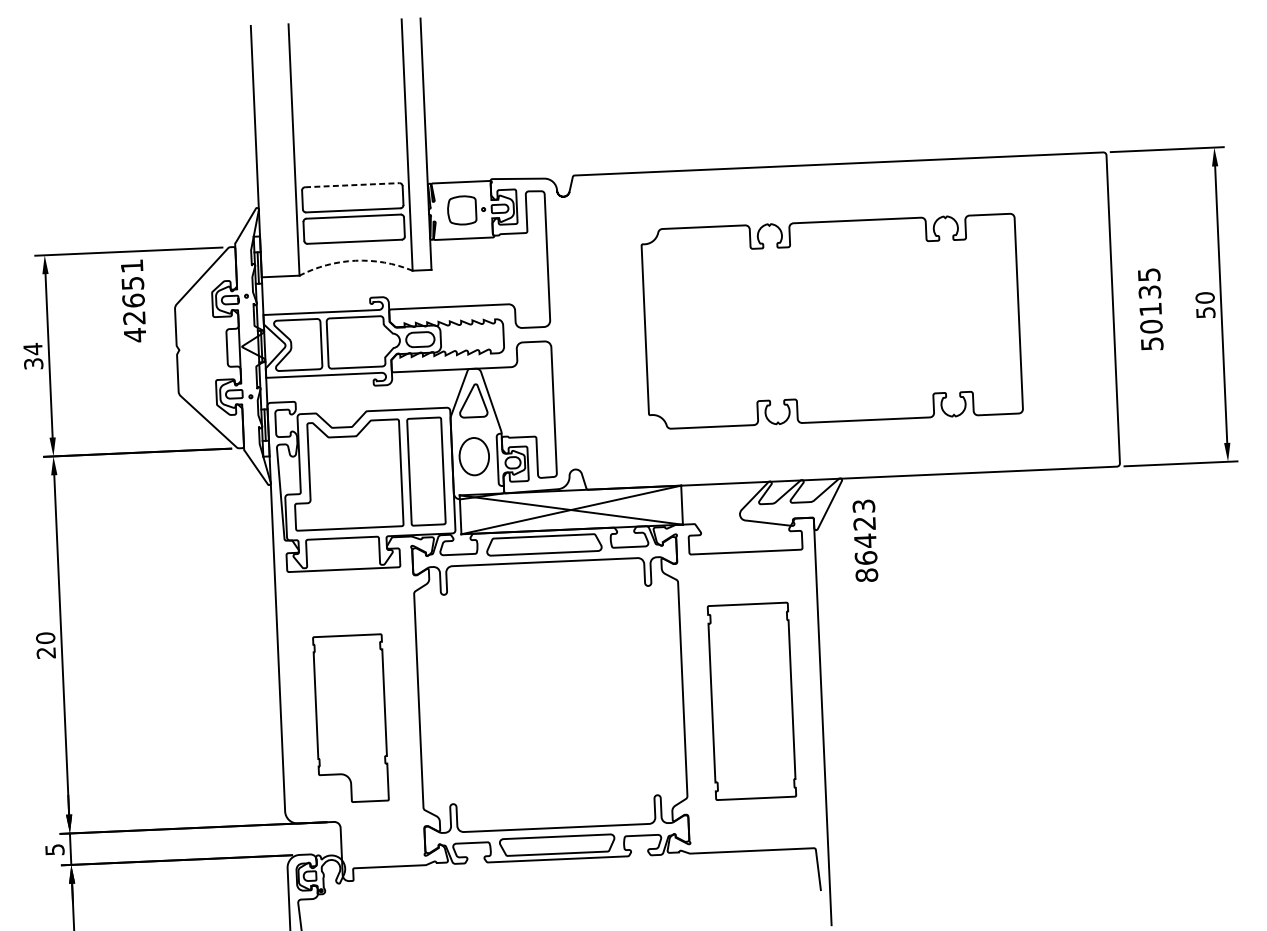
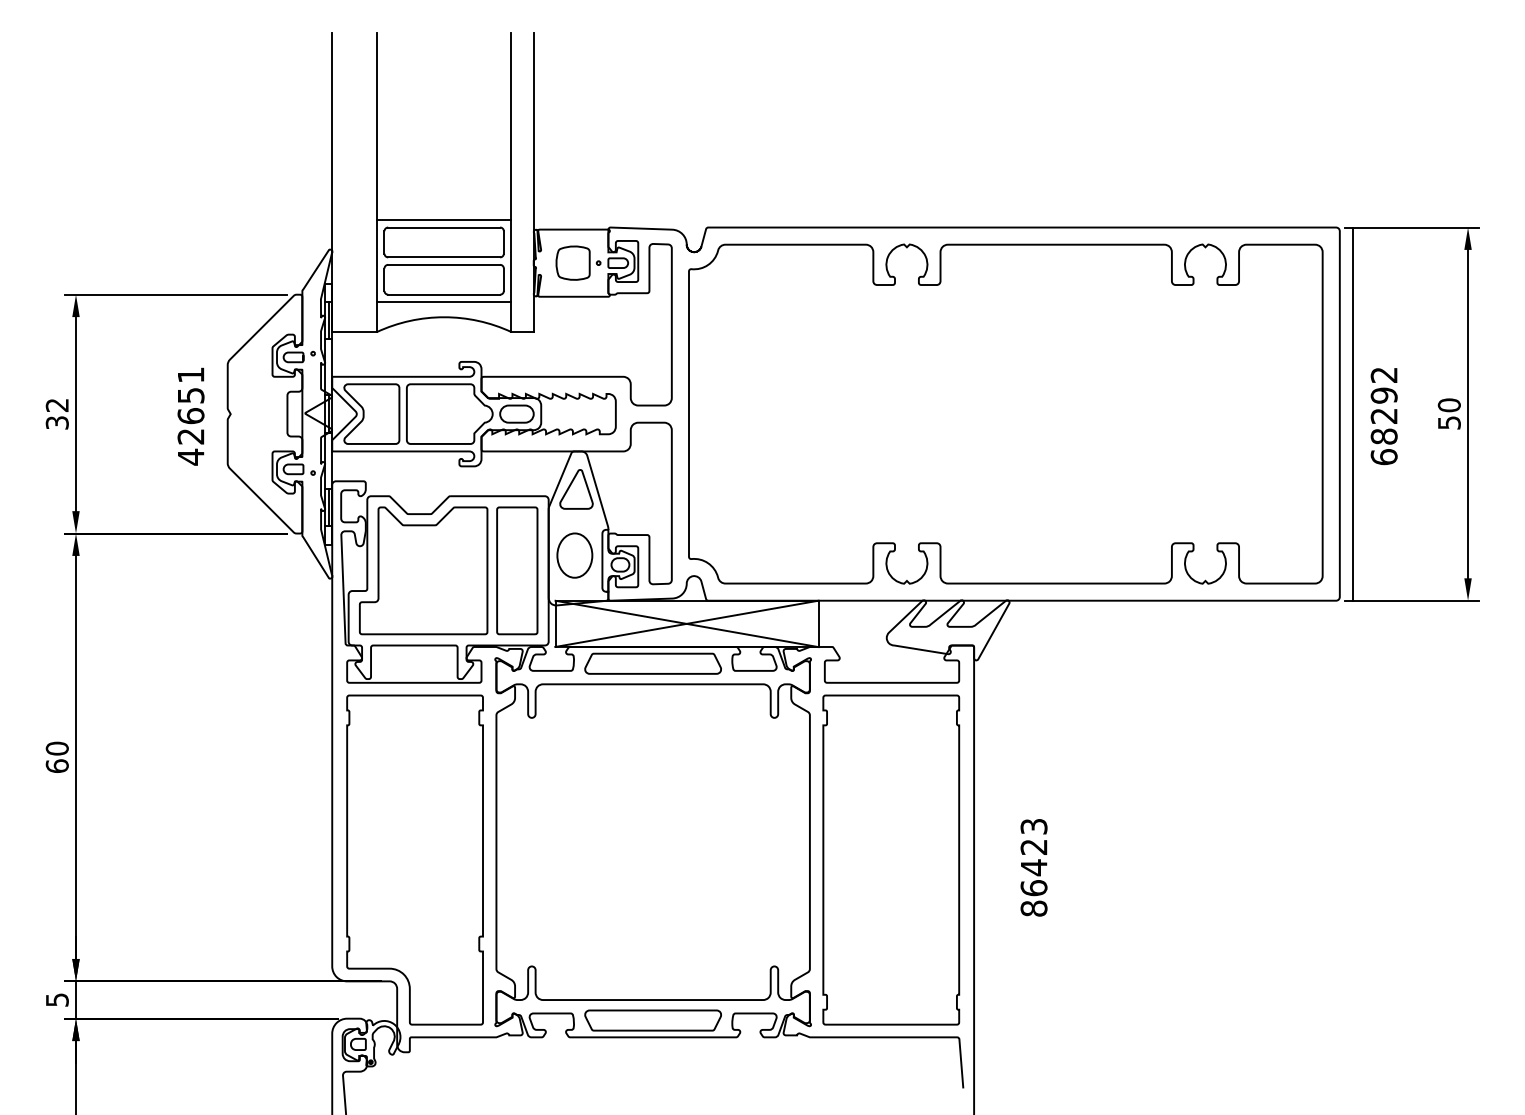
line: (352, 179) -> (444, 220), added
line: (352, 185) -> (444, 227), dashed -> solid
line: (355, 248) -> (444, 302), added
arc: (355, 260) -> (444, 317), dashed -> solid
text: (133, 301) -> (190, 416), moved
line: (1123, 308) -> (1352, 413), added
text: (1150, 309) -> (1383, 416), 50135 -> 68292
part: (831, 321) -> (1005, 413), size x1.43
text: (32, 349) -> (56, 405), 34 -> 32
text: (864, 540) -> (1033, 867), moved
text: (45, 652) -> (56, 765), 20 -> 60
part: (752, 700) -> (891, 859), size x1.43
part: (350, 718) -> (414, 859), size x1.67

